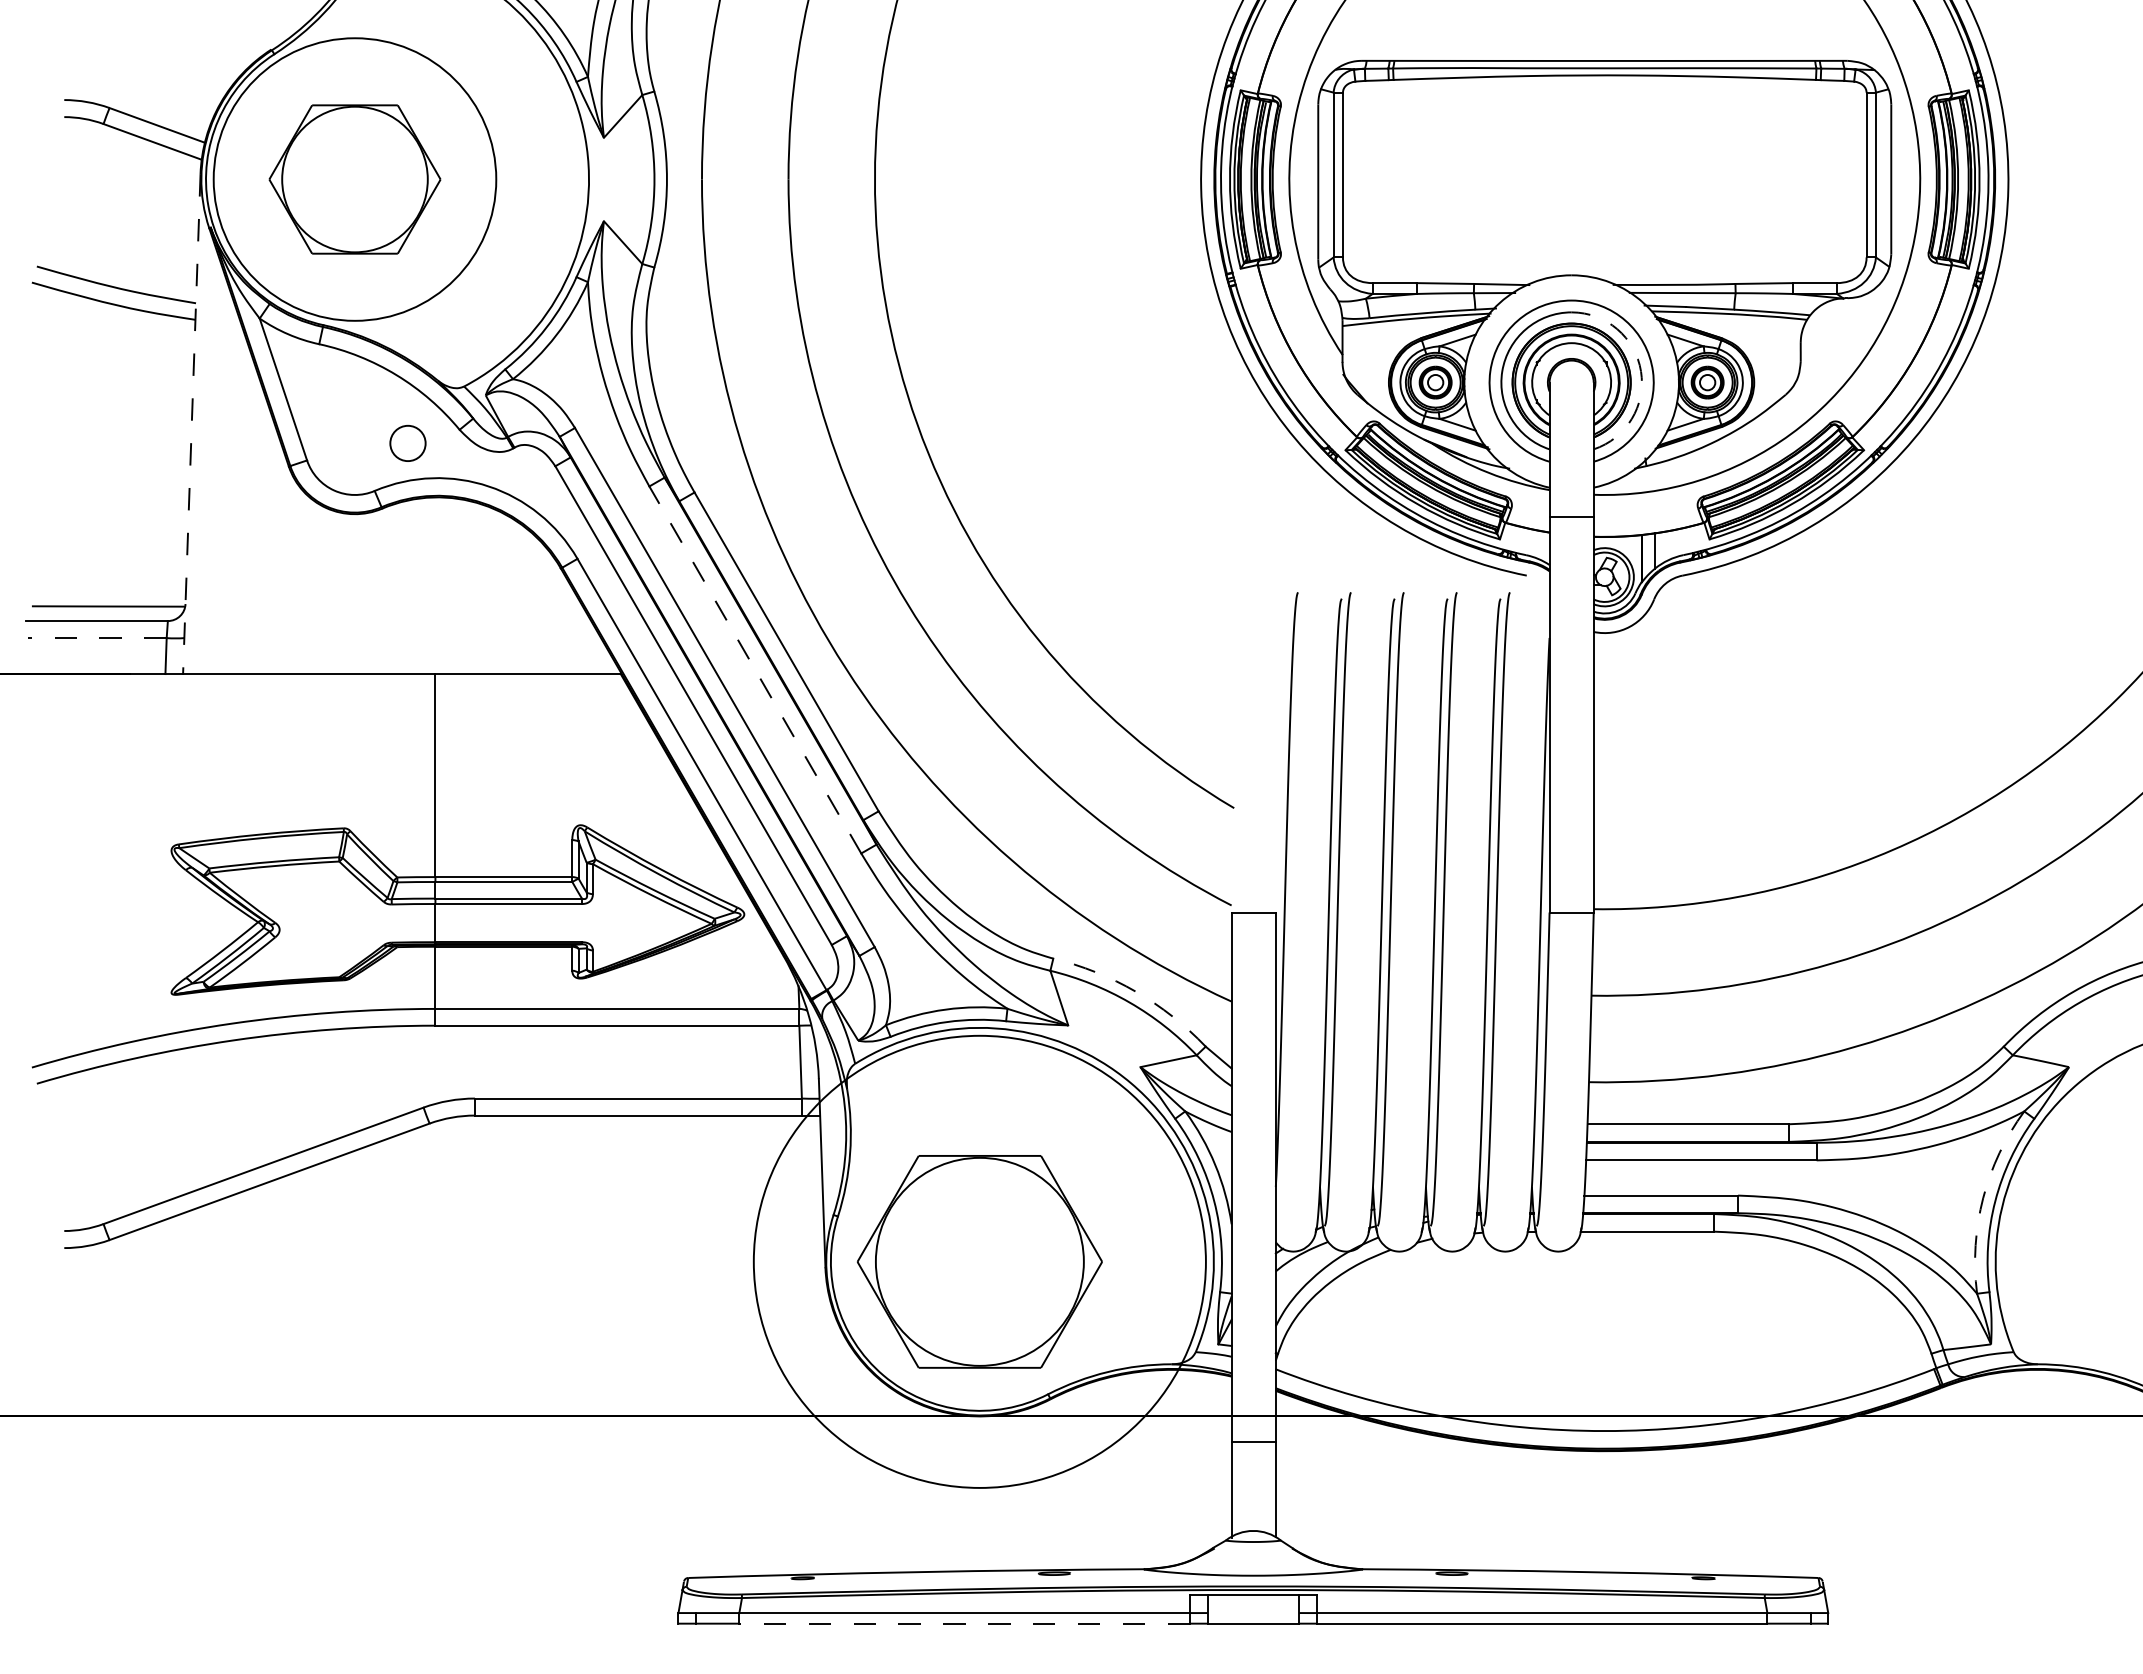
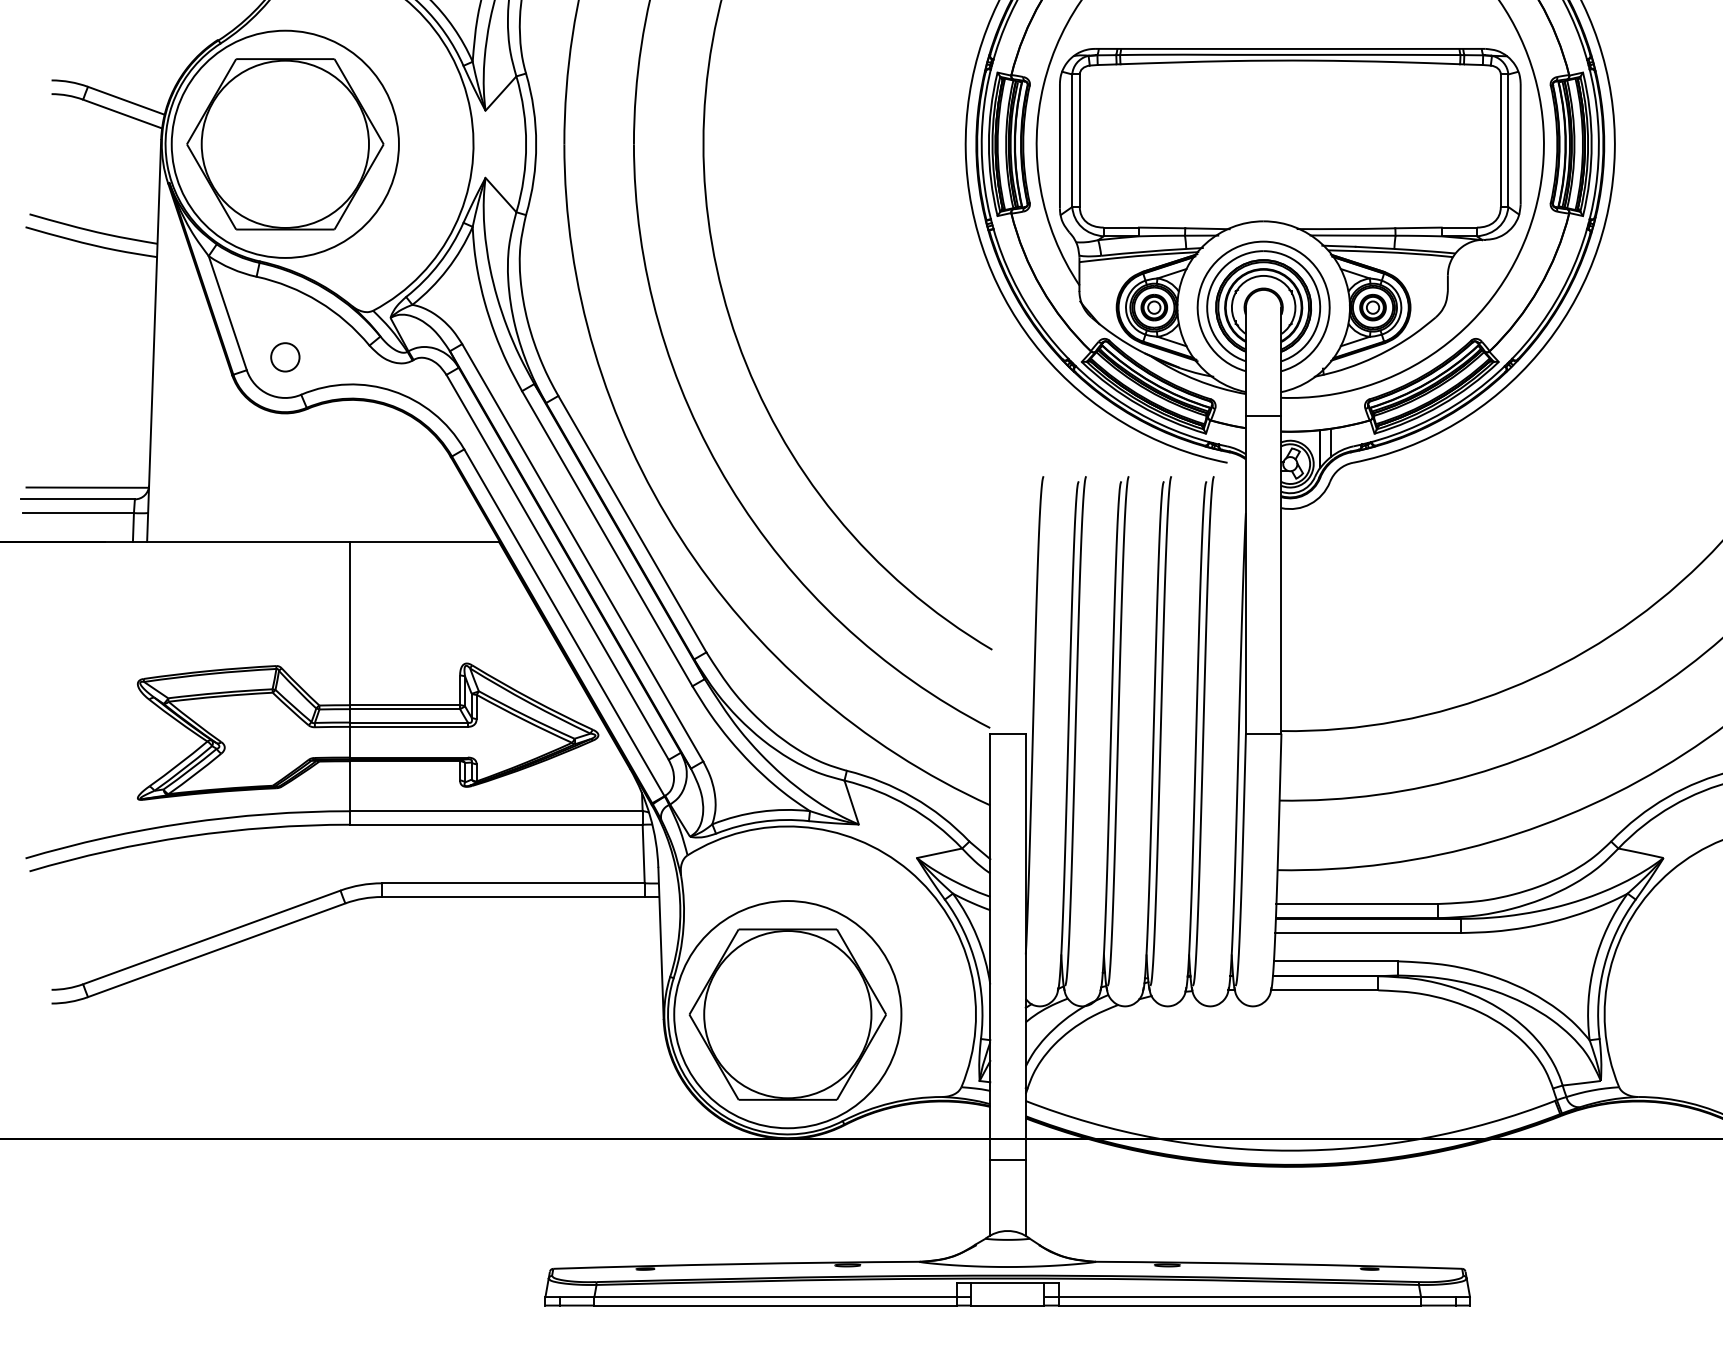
part: (354, 179) -> (284, 144), size x1.43
arc: (1641, 371) -> (1319, 298), dashed -> solid
line: (191, 424) -> (153, 341), dashed -> solid
circle: (407, 442) -> (284, 356), moved
line: (97, 638) -> (78, 513), dashed -> solid
line: (755, 669) -> (607, 538), dashed -> solid
arc: (1135, 991) -> (912, 797), dashed -> solid
arc: (1983, 1198) -> (1594, 963), dashed -> solid
circle: (979, 1261) -> (787, 1014), size x0.62
line: (964, 1623) -> (775, 1305), dashed -> solid

